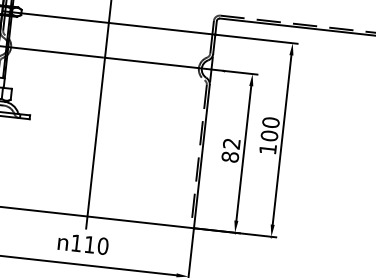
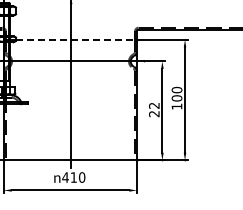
line: (118, 23) -> (76, 39), solid -> dashed
text: (230, 156) -> (154, 113), 82 -> 22
text: (76, 243) -> (65, 177), 110 -> 410

